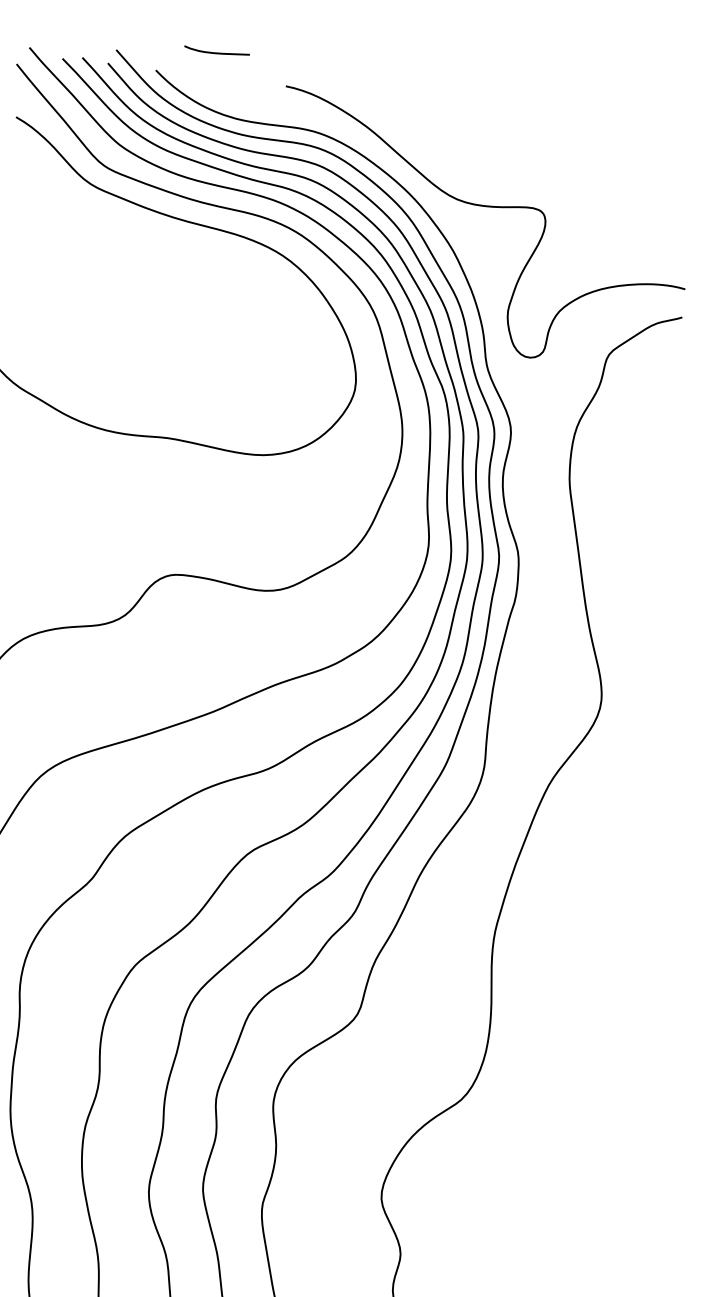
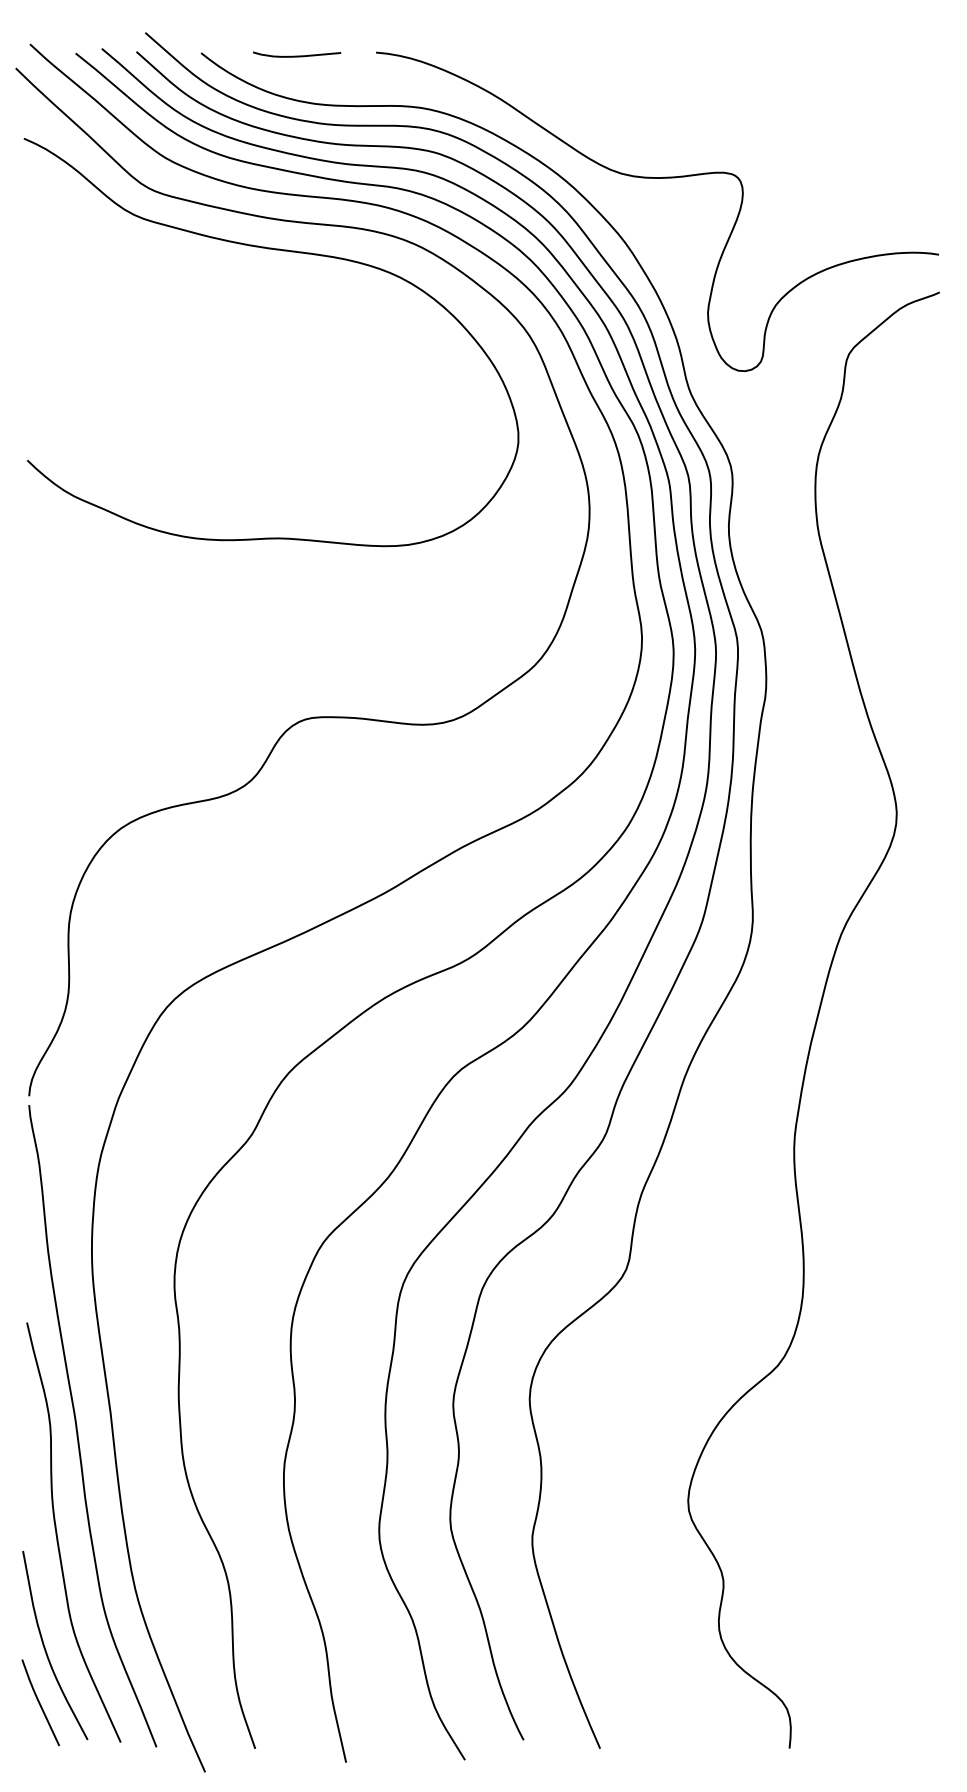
curve: (217, 52) -> (297, 55), moved

